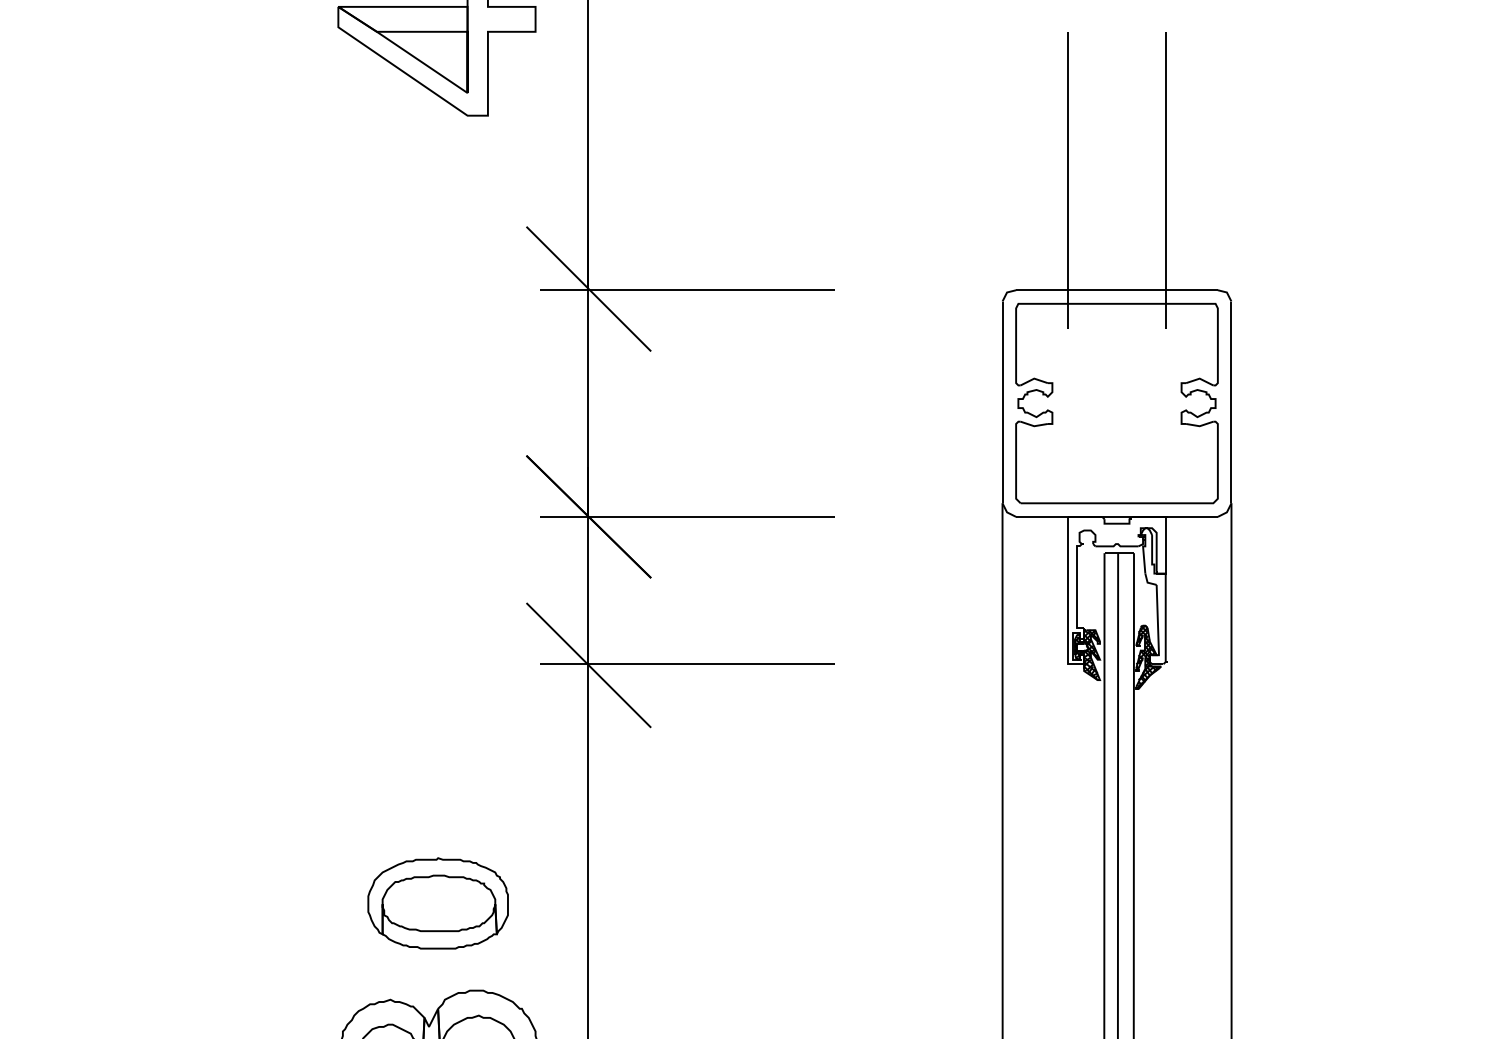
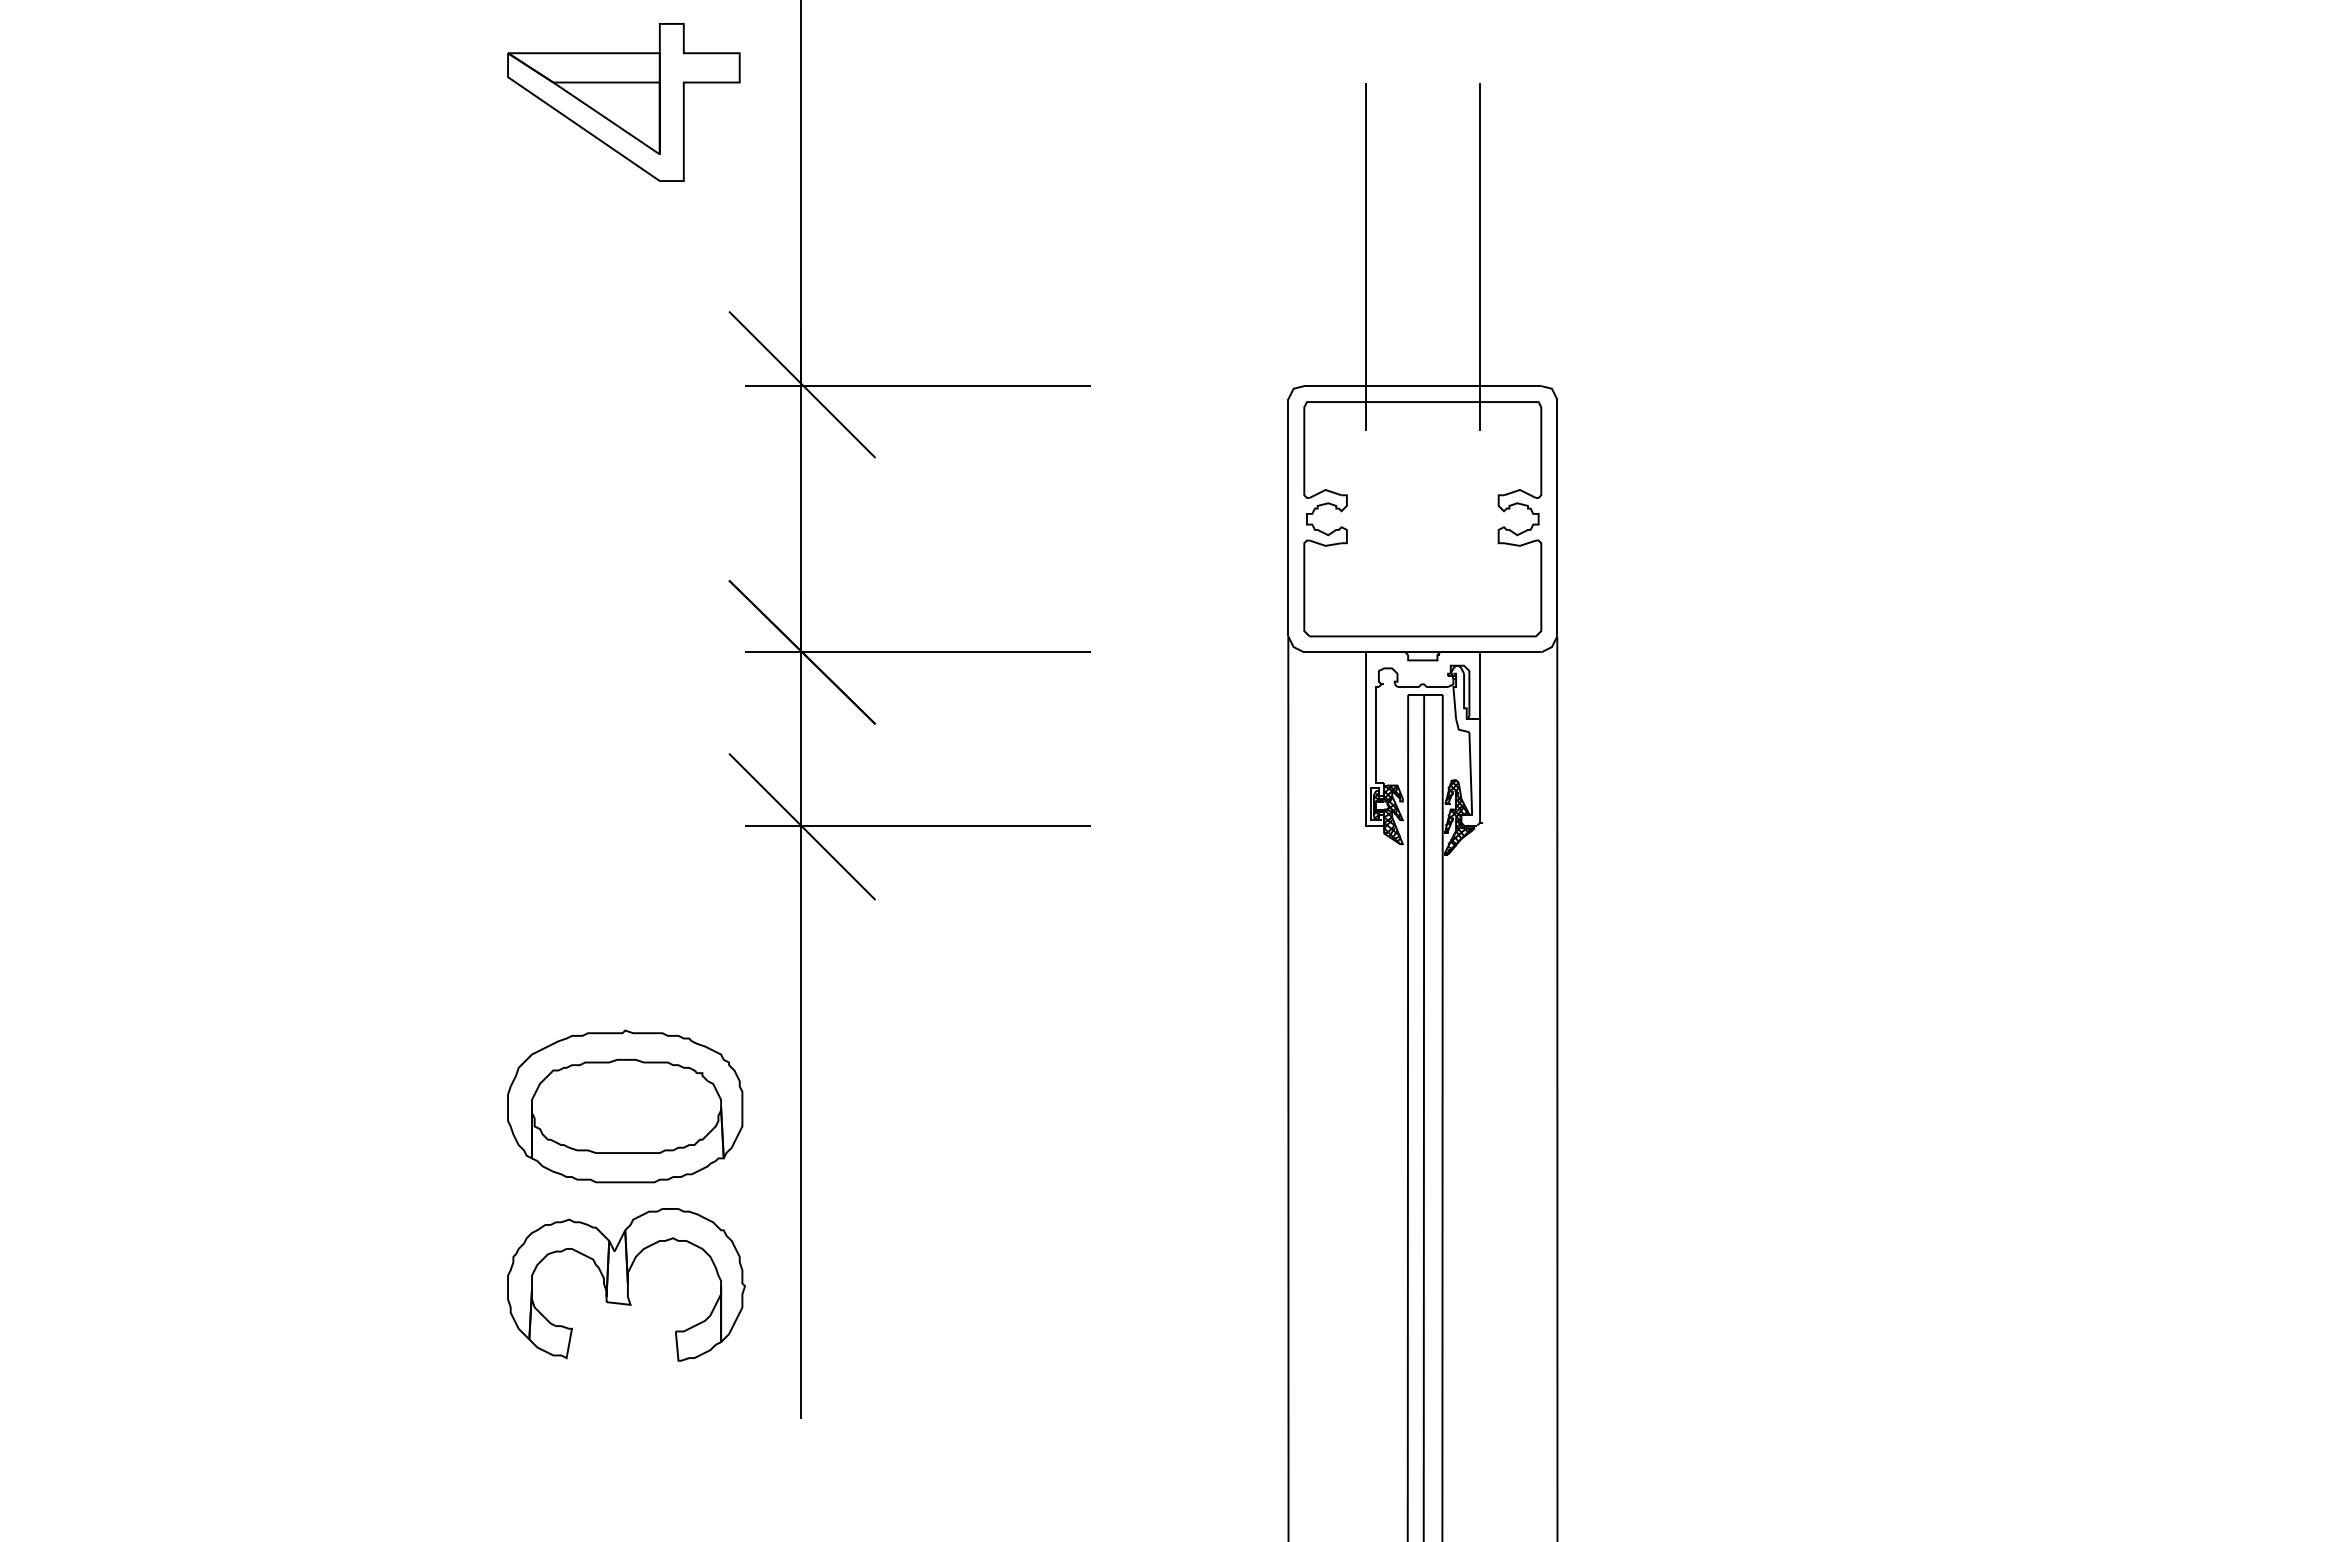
part: (438, 903) -> (625, 1106), size x1.43

